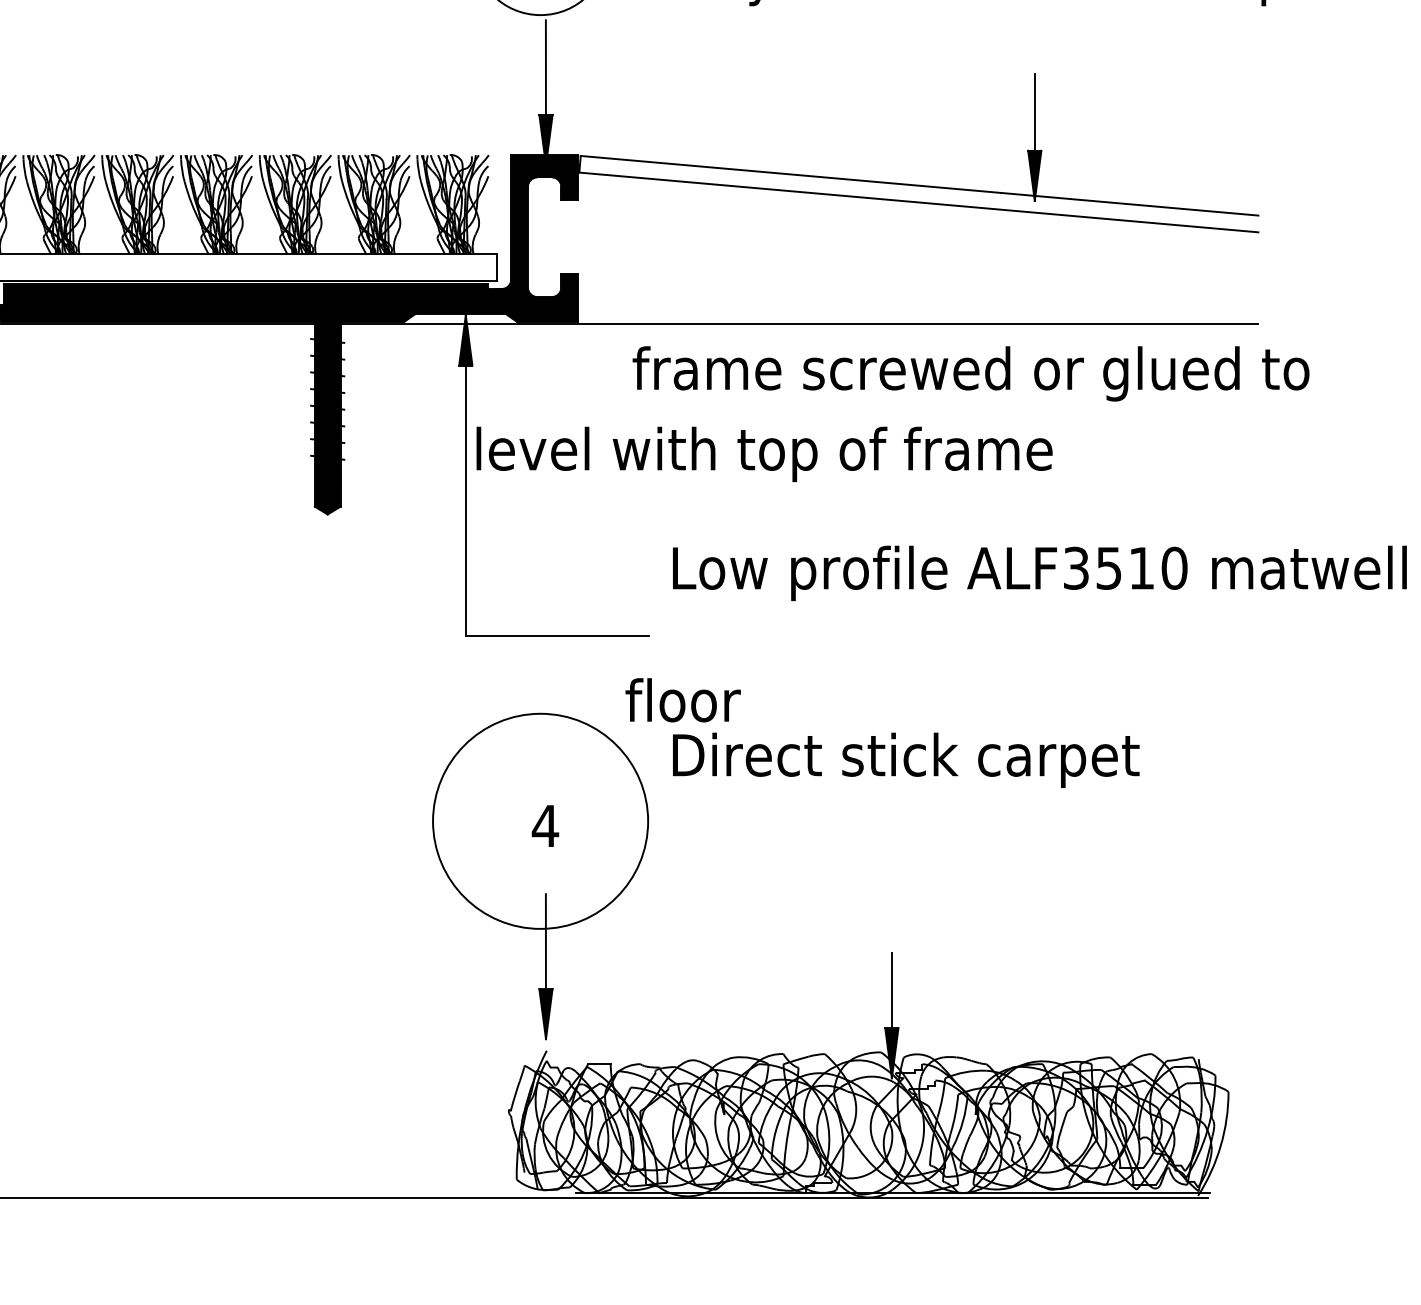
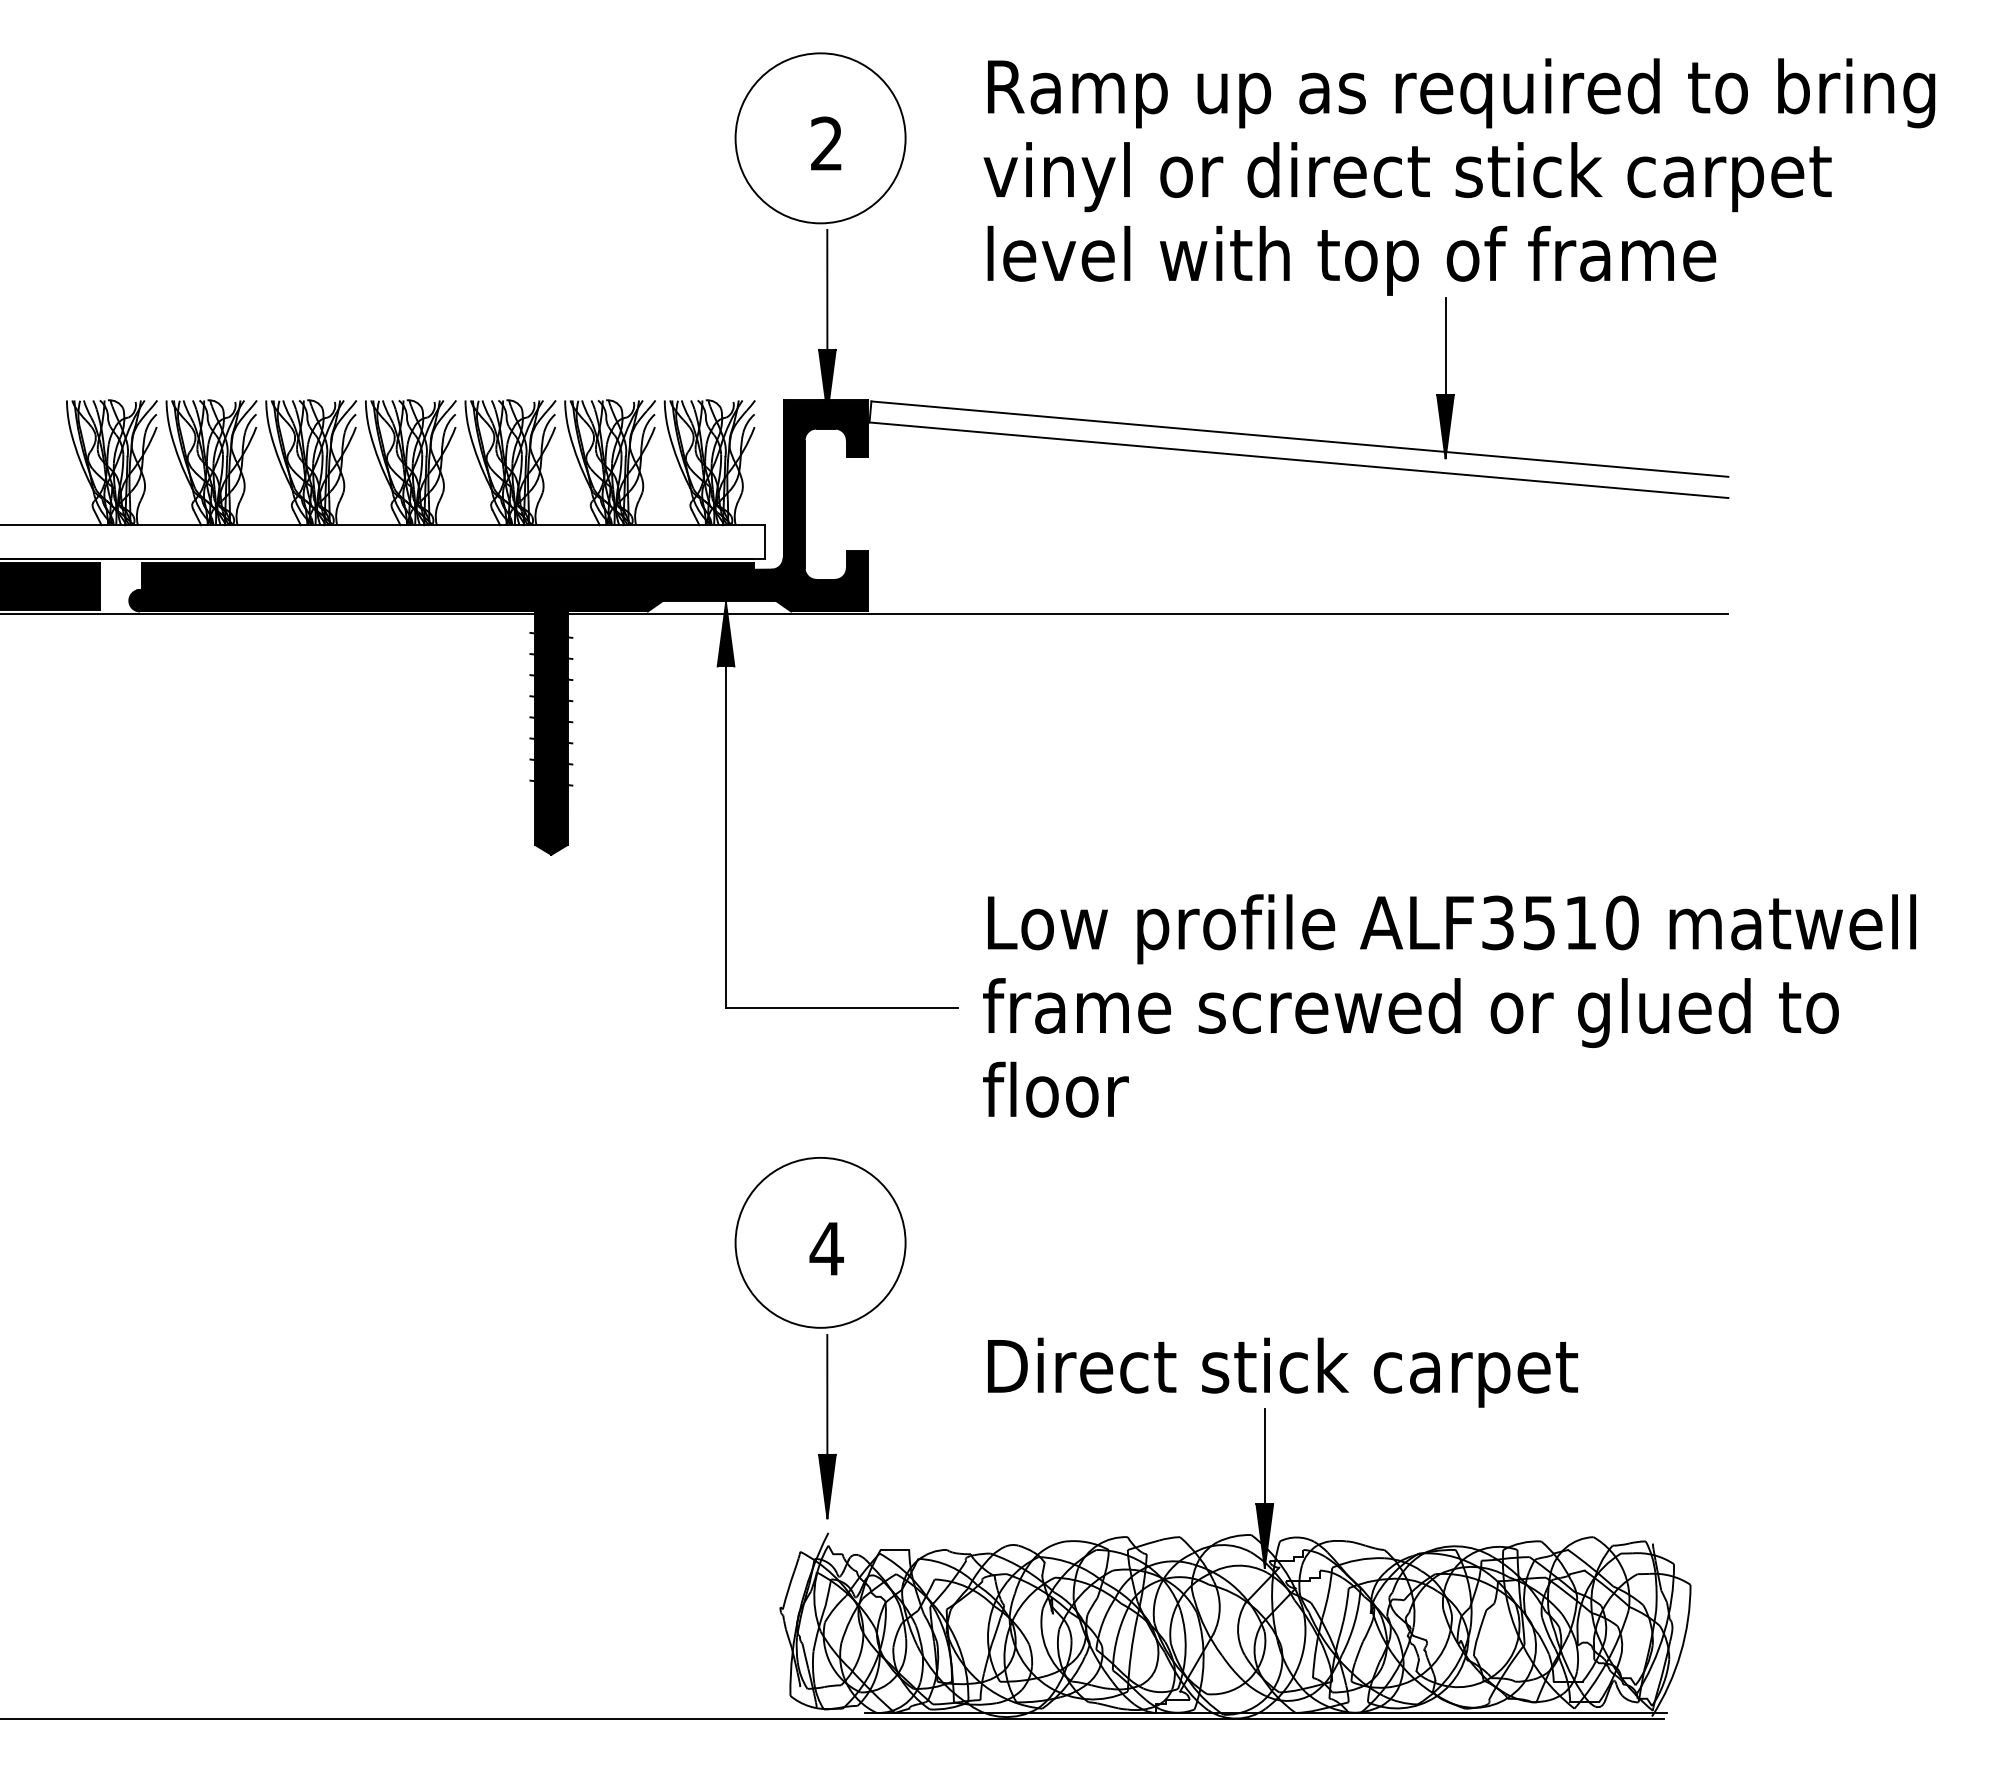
text: (970, 373) -> (1410, 1012), moved
text: (764, 454) -> (1351, 260), moved
text: (682, 700) -> (1055, 1089), moved
text: (906, 760) -> (1283, 1372), moved
circle: (540, 821) -> (820, 1242), size x0.62

